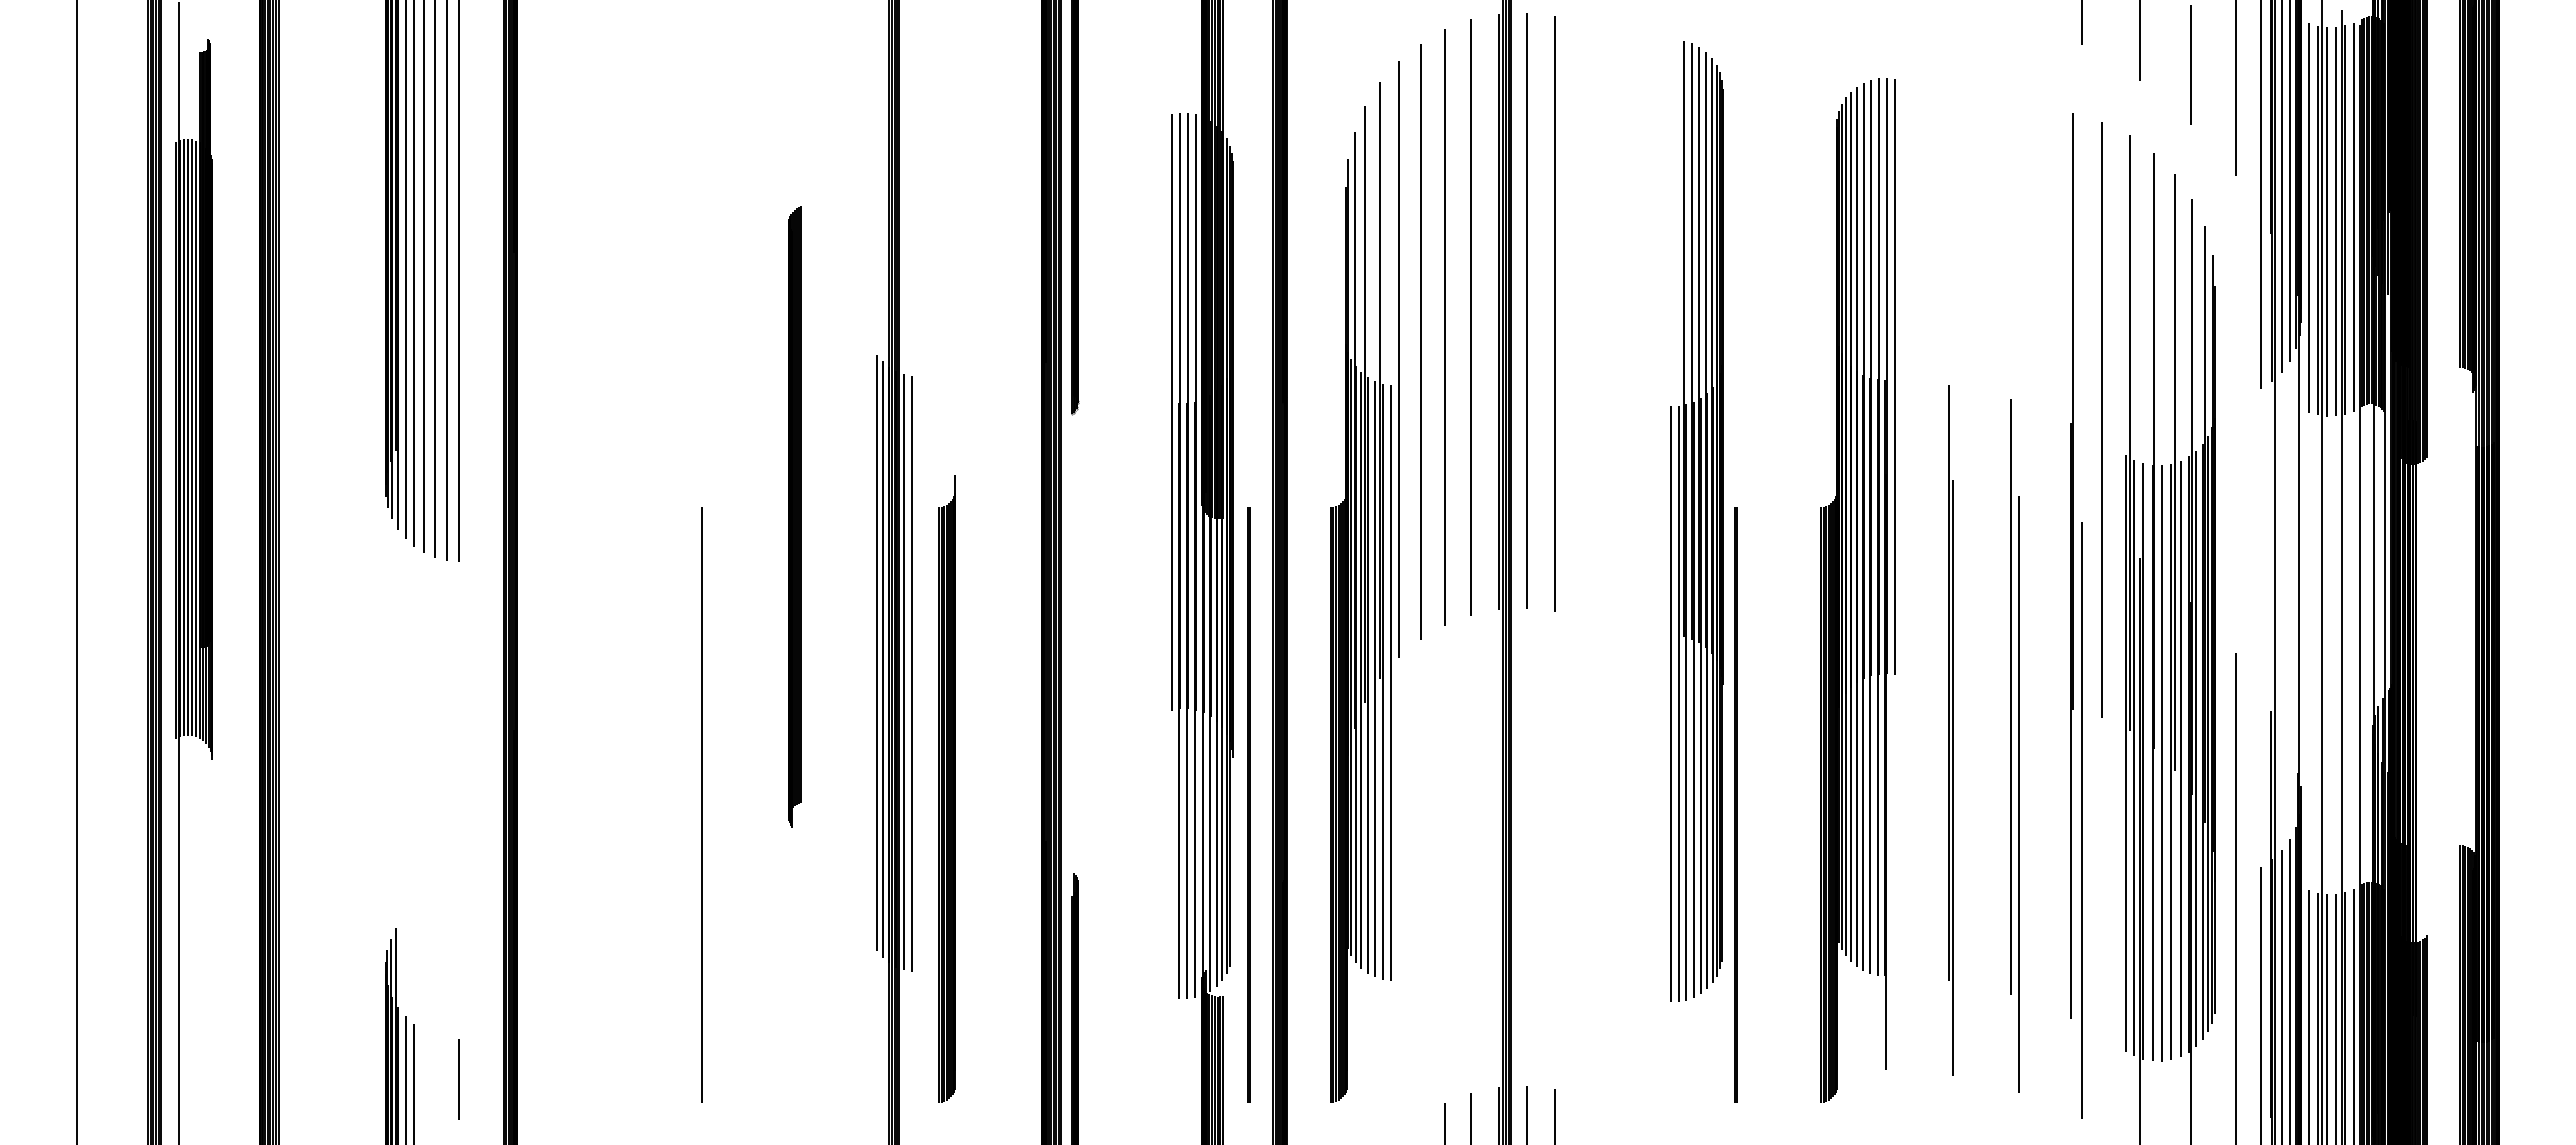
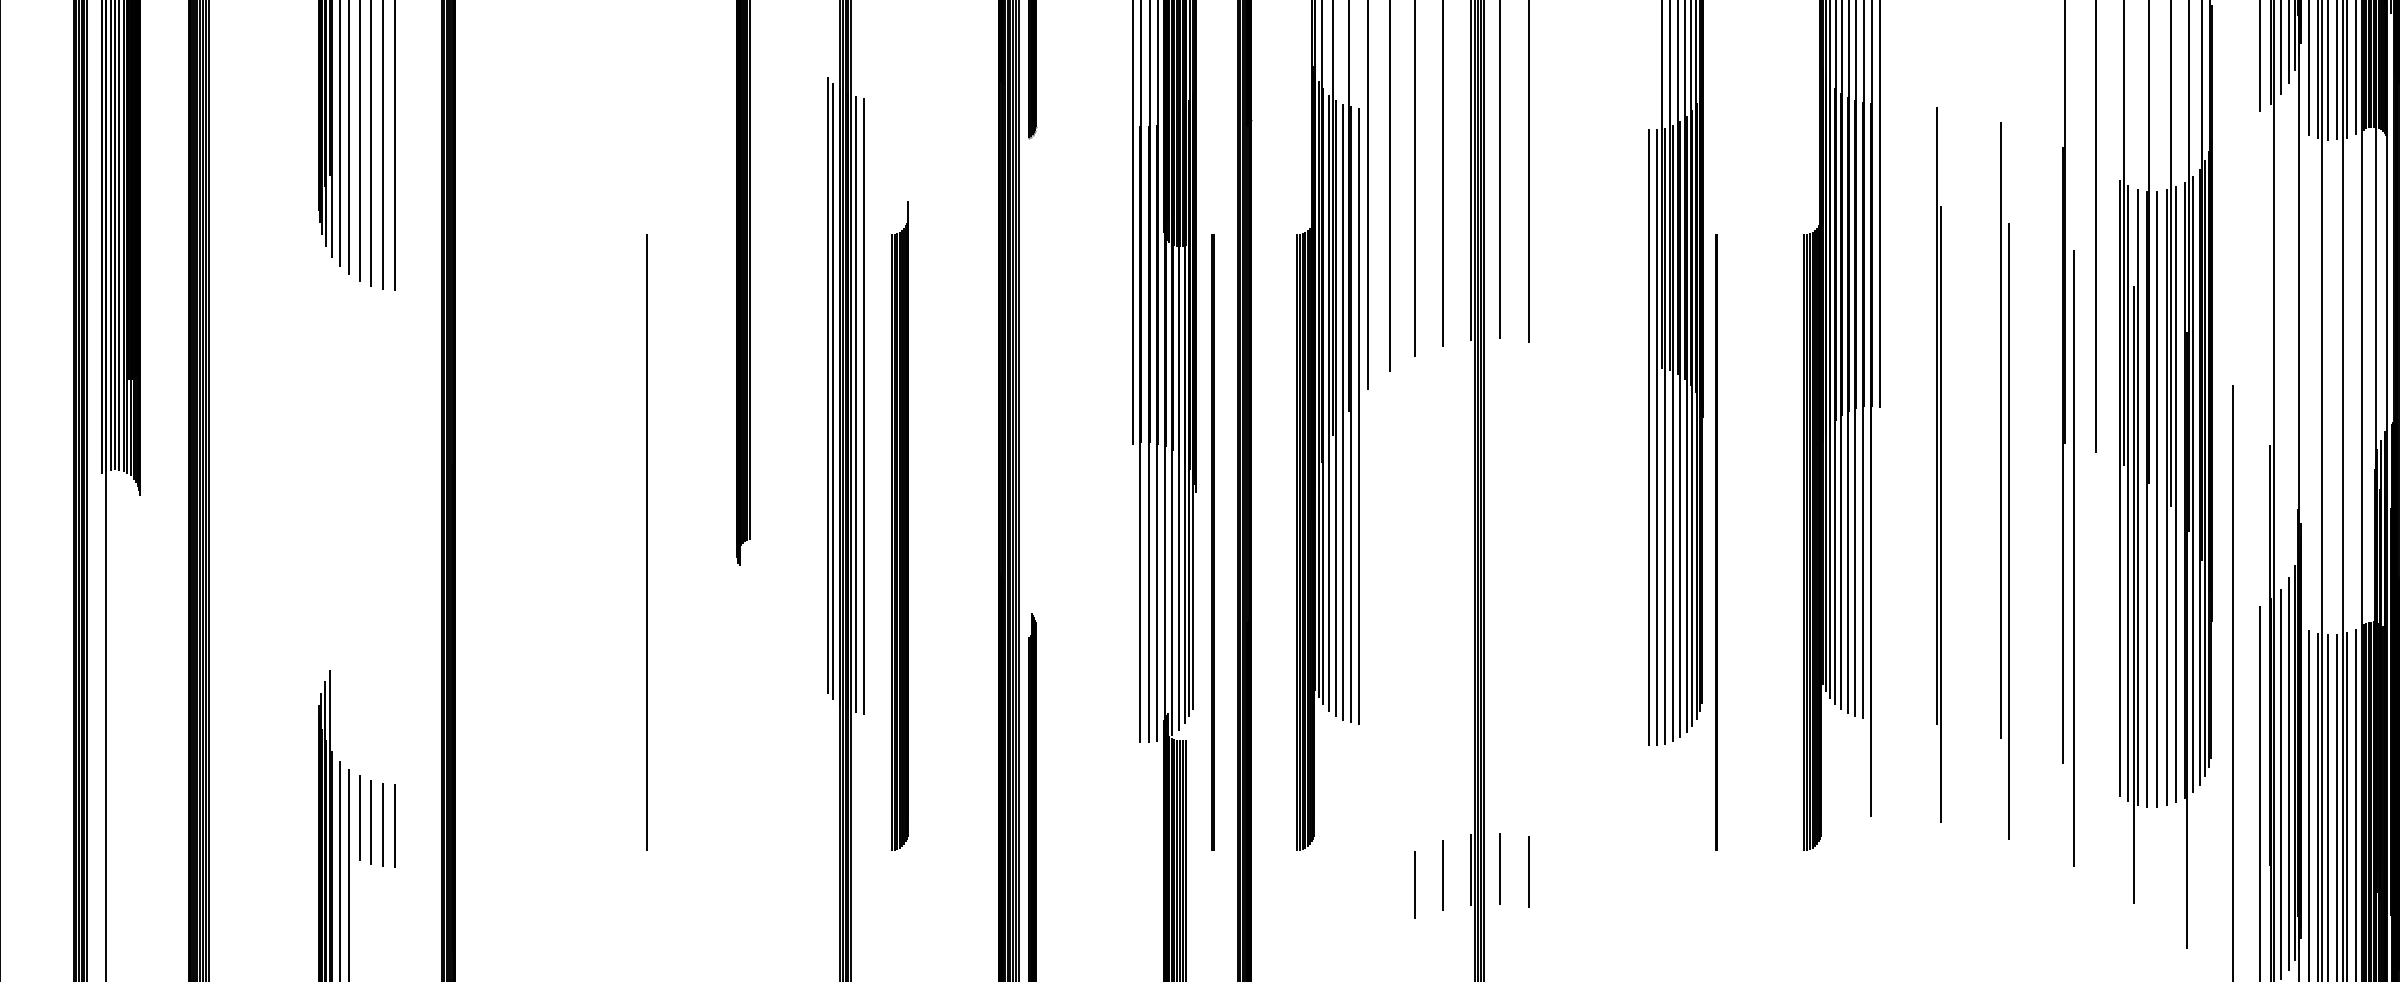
line: (424, 1071) -> (359, 817), added
line: (435, 1076) -> (371, 823), added
line: (446, 1078) -> (382, 825), added

